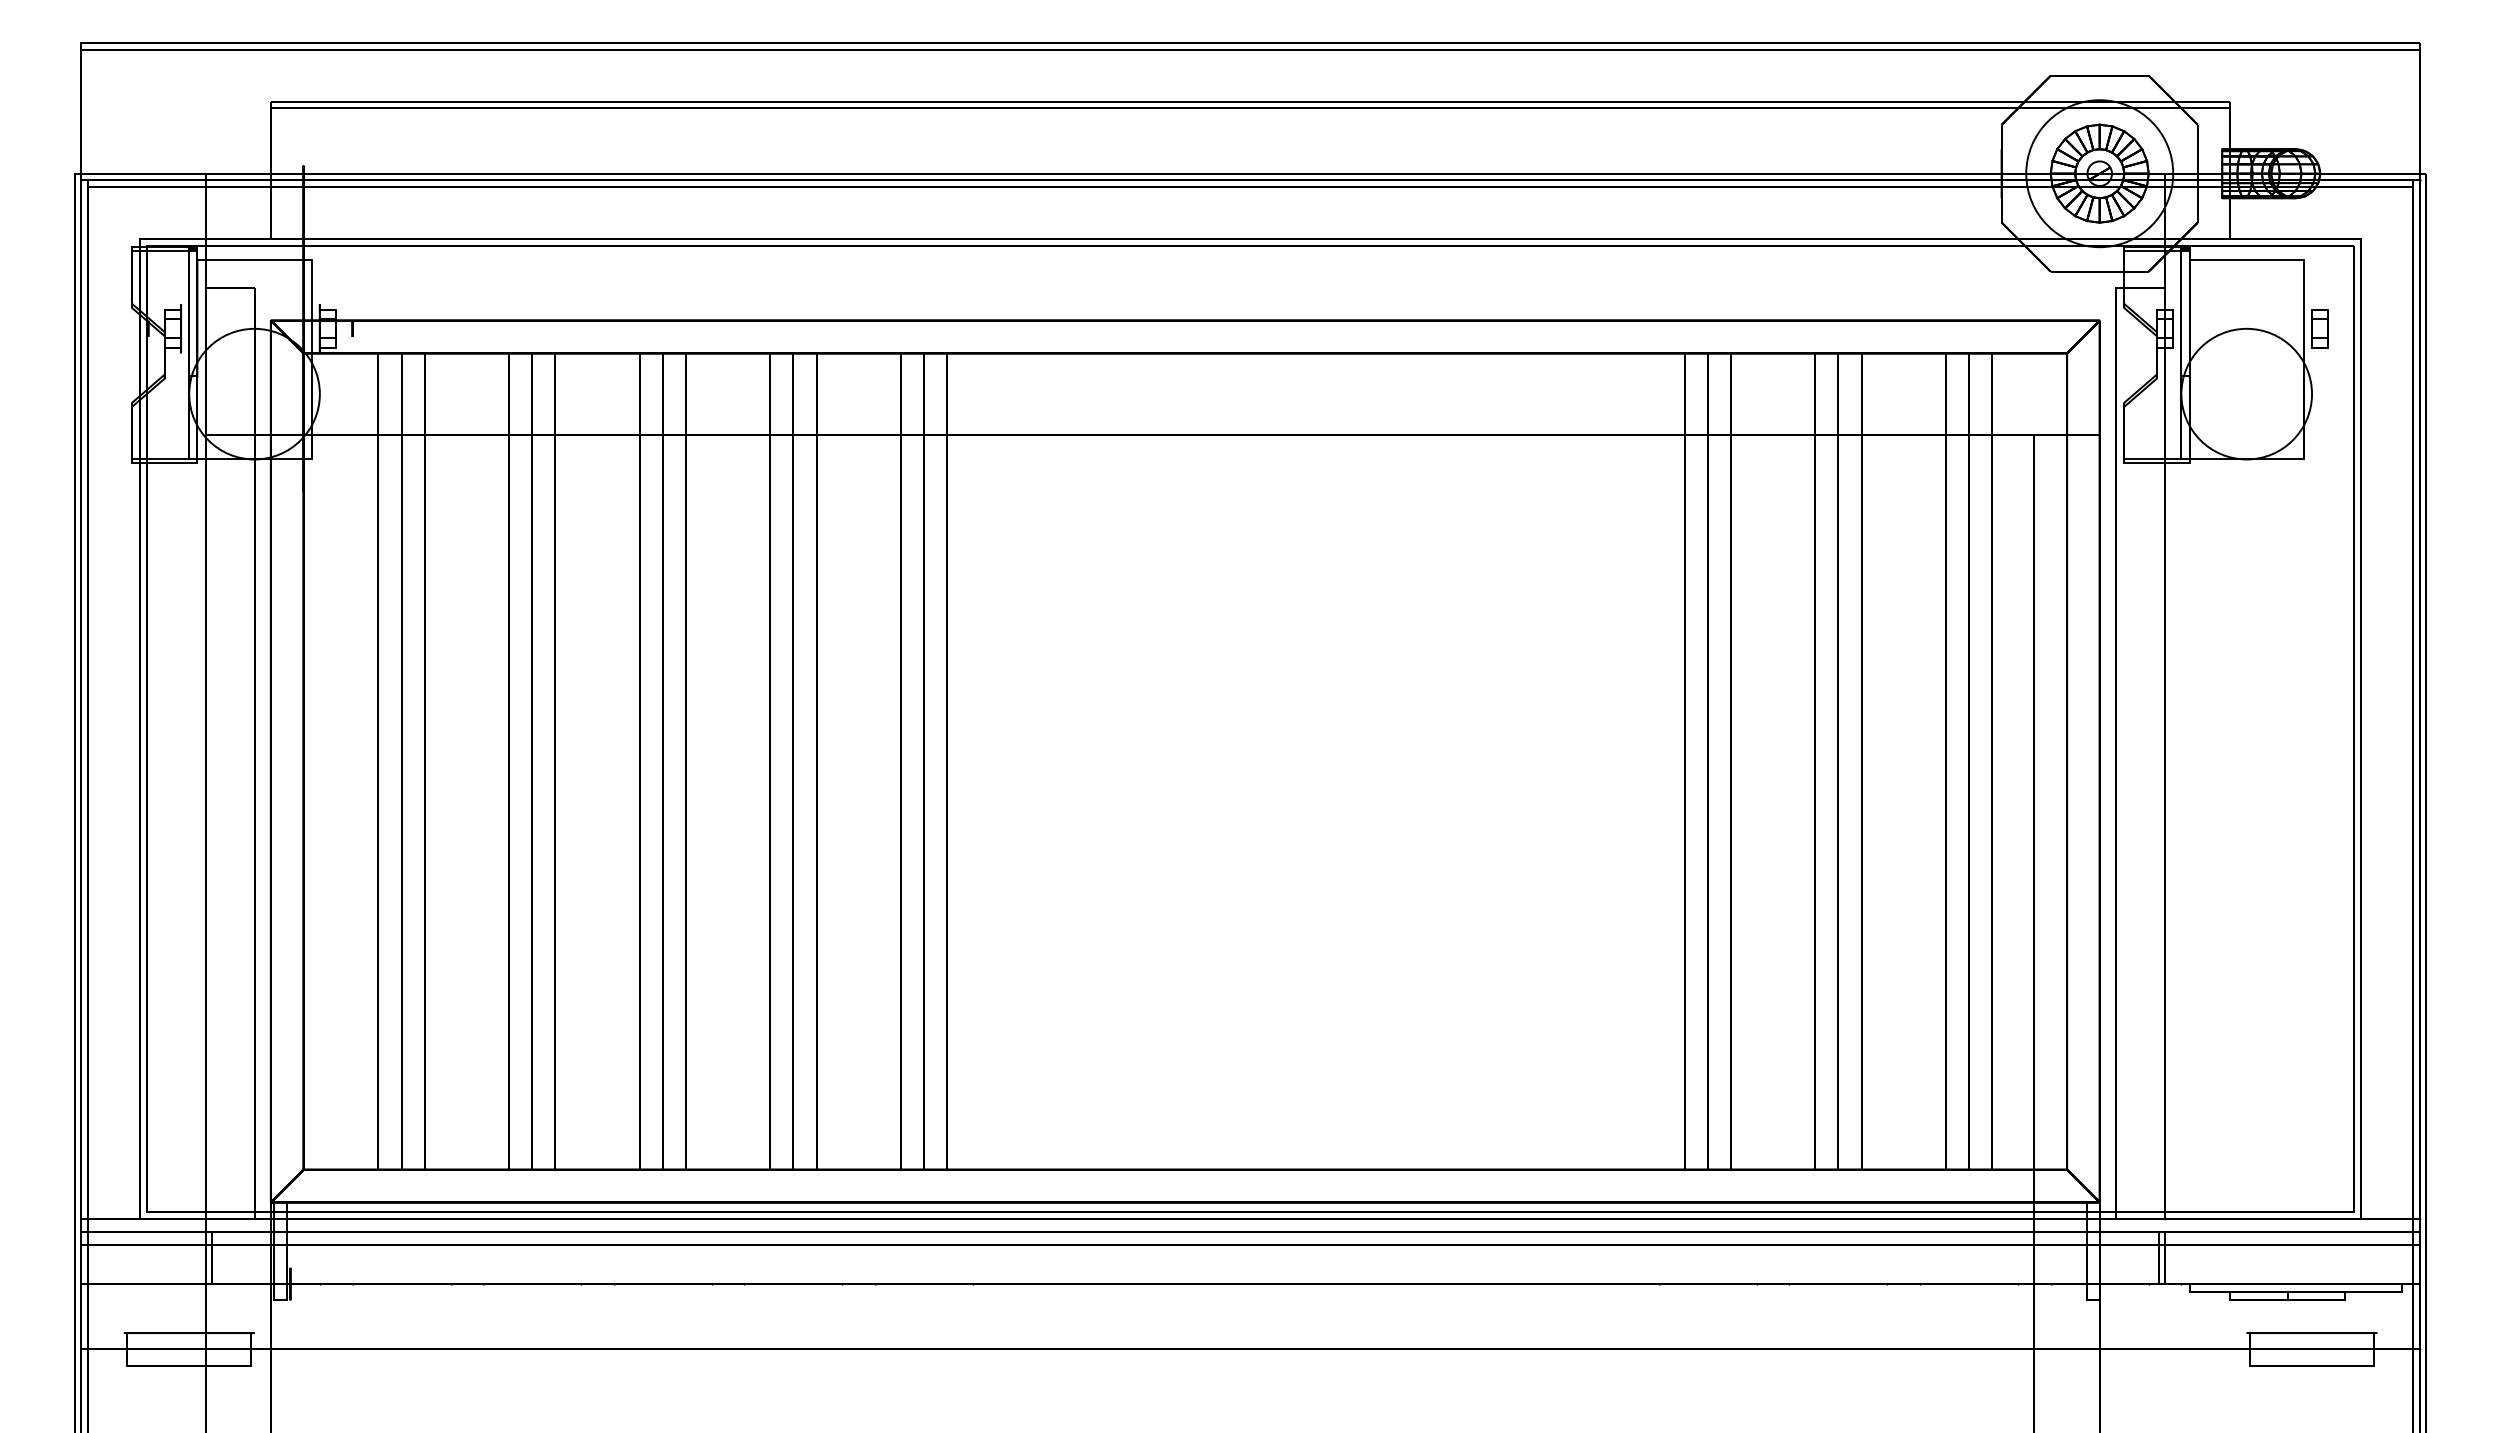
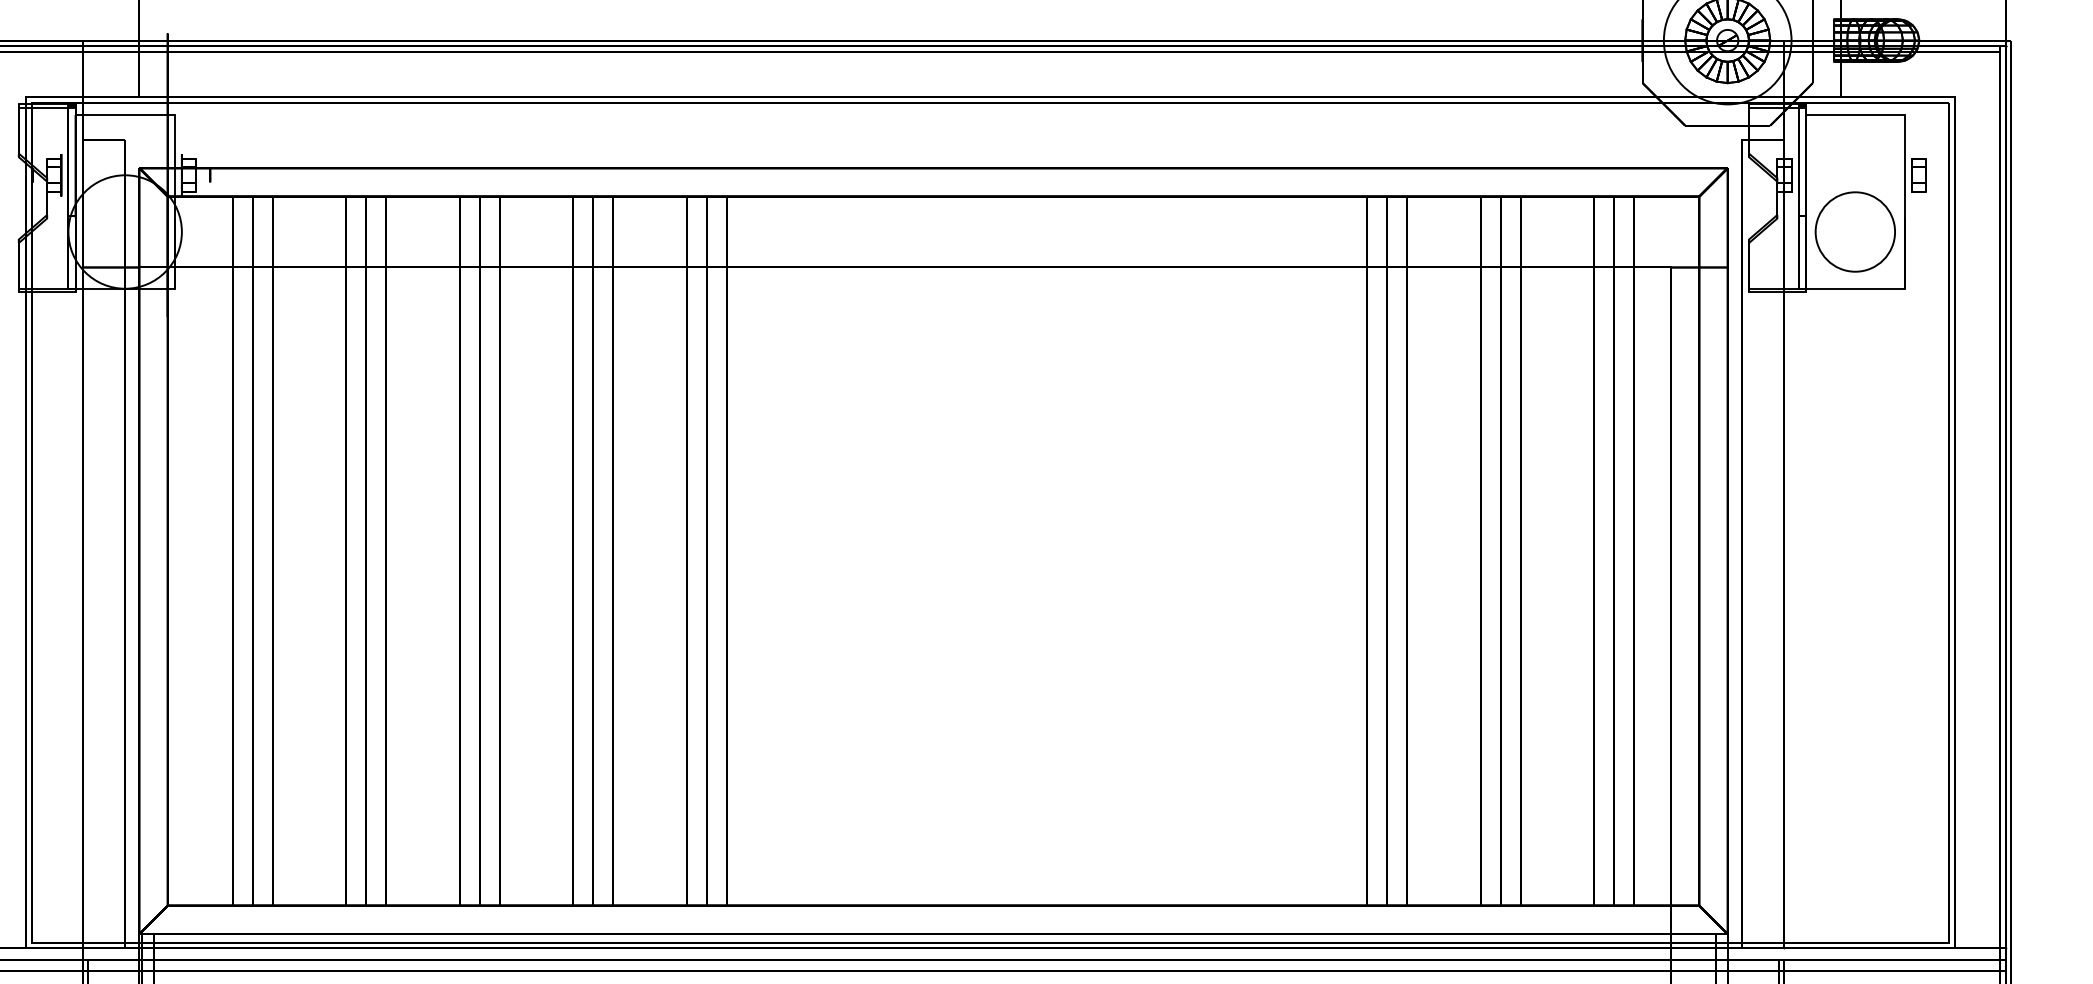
circle: (2246, 393) -> (1855, 231), size x0.7

